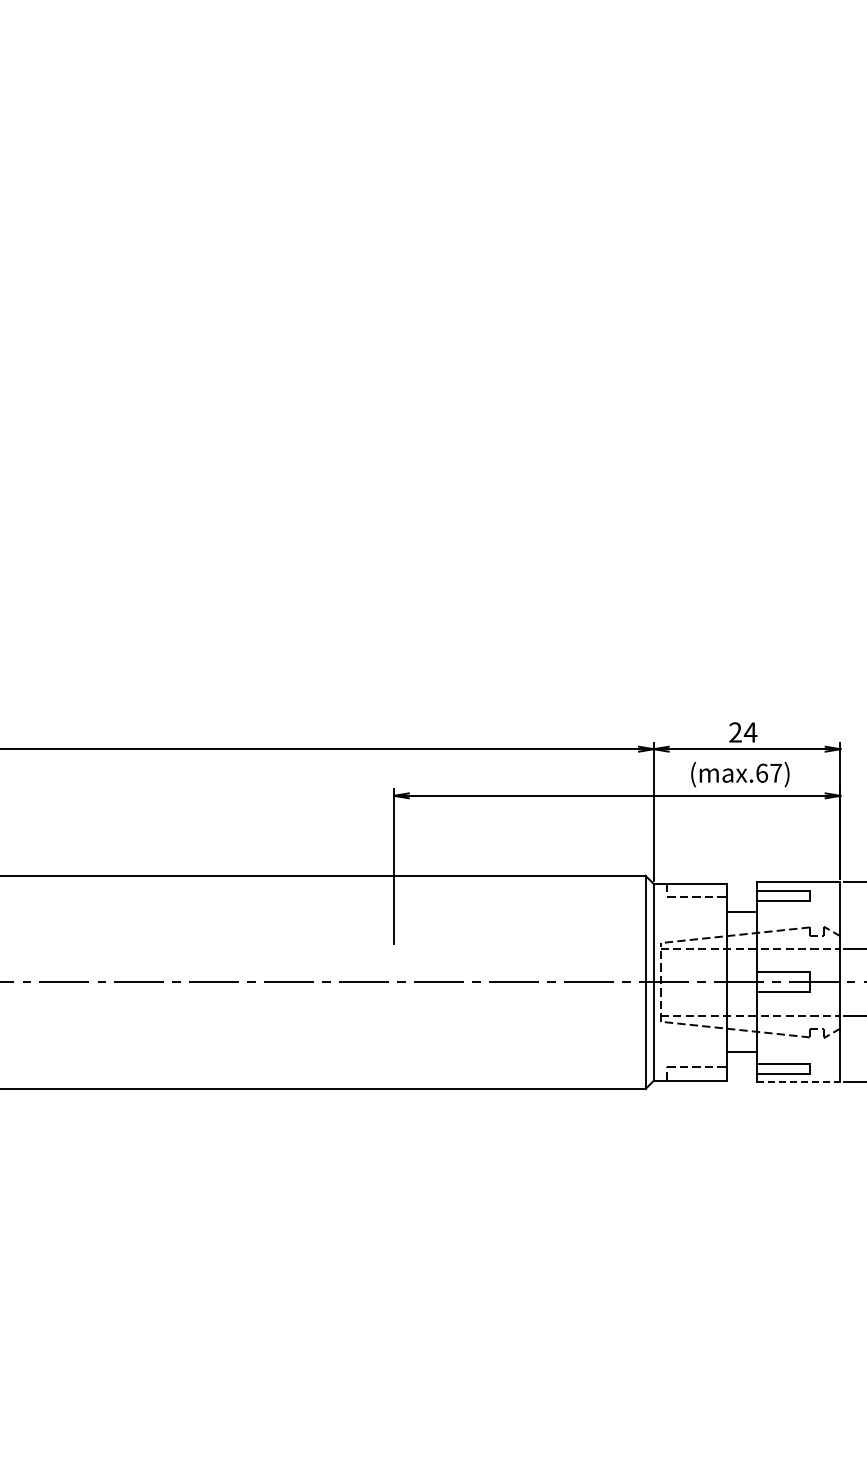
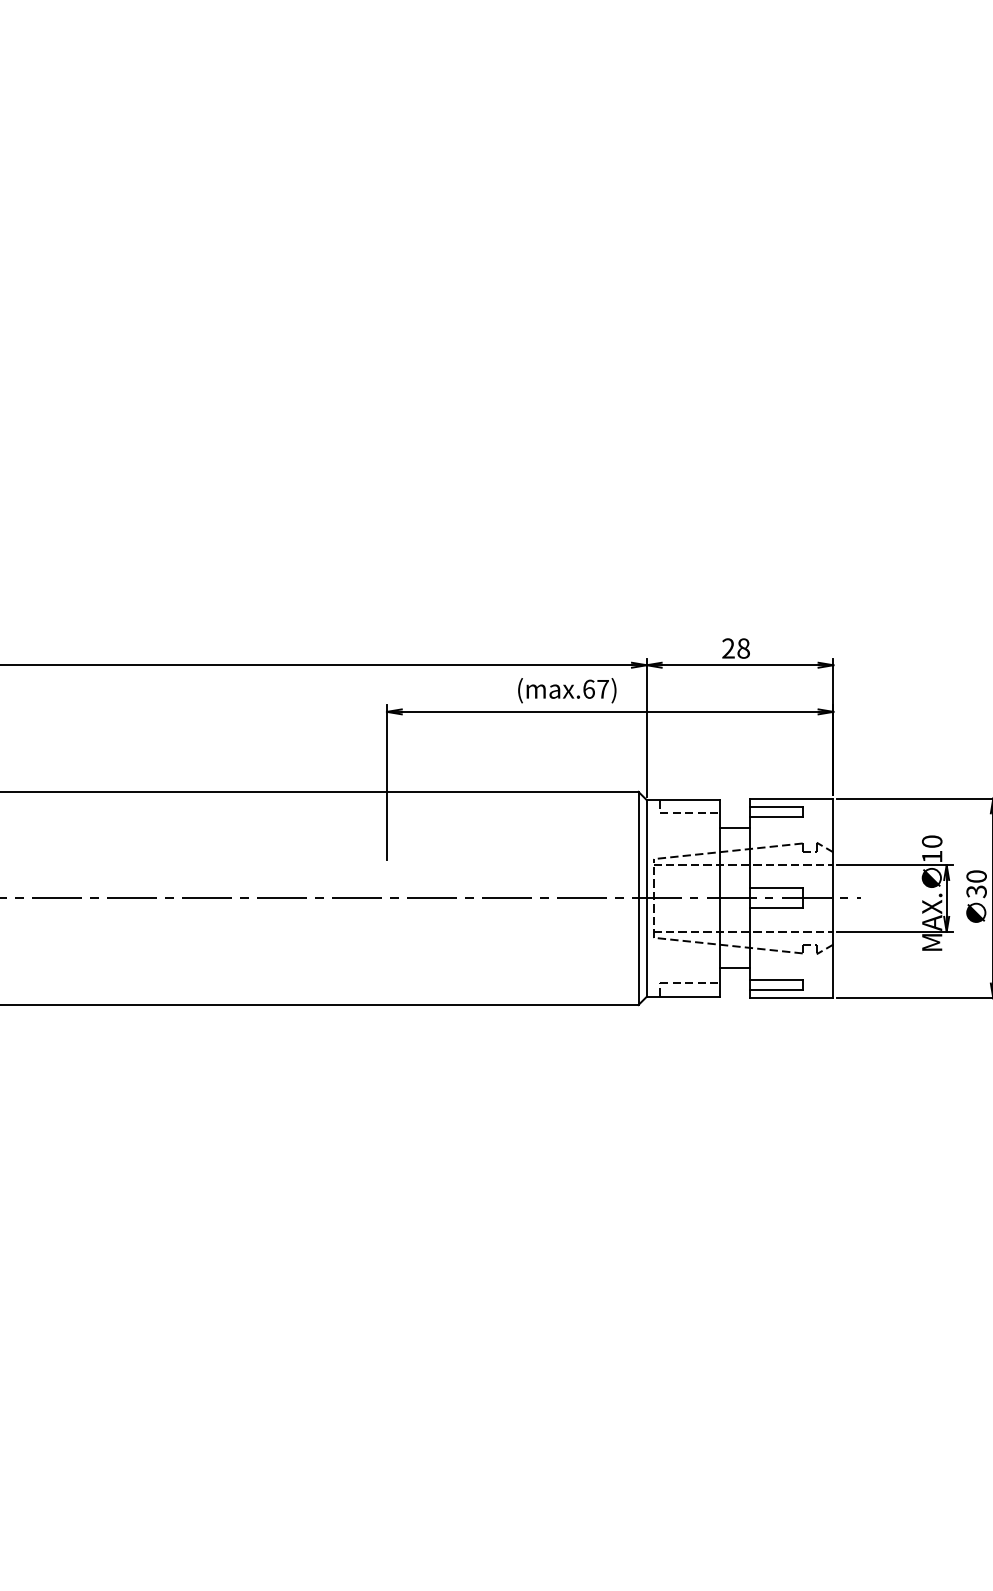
text: (750, 732) -> (743, 648), 24 -> 28
text: (740, 774) -> (567, 690), moved
line: (798, 1082) -> (791, 998), dashed -> solid

